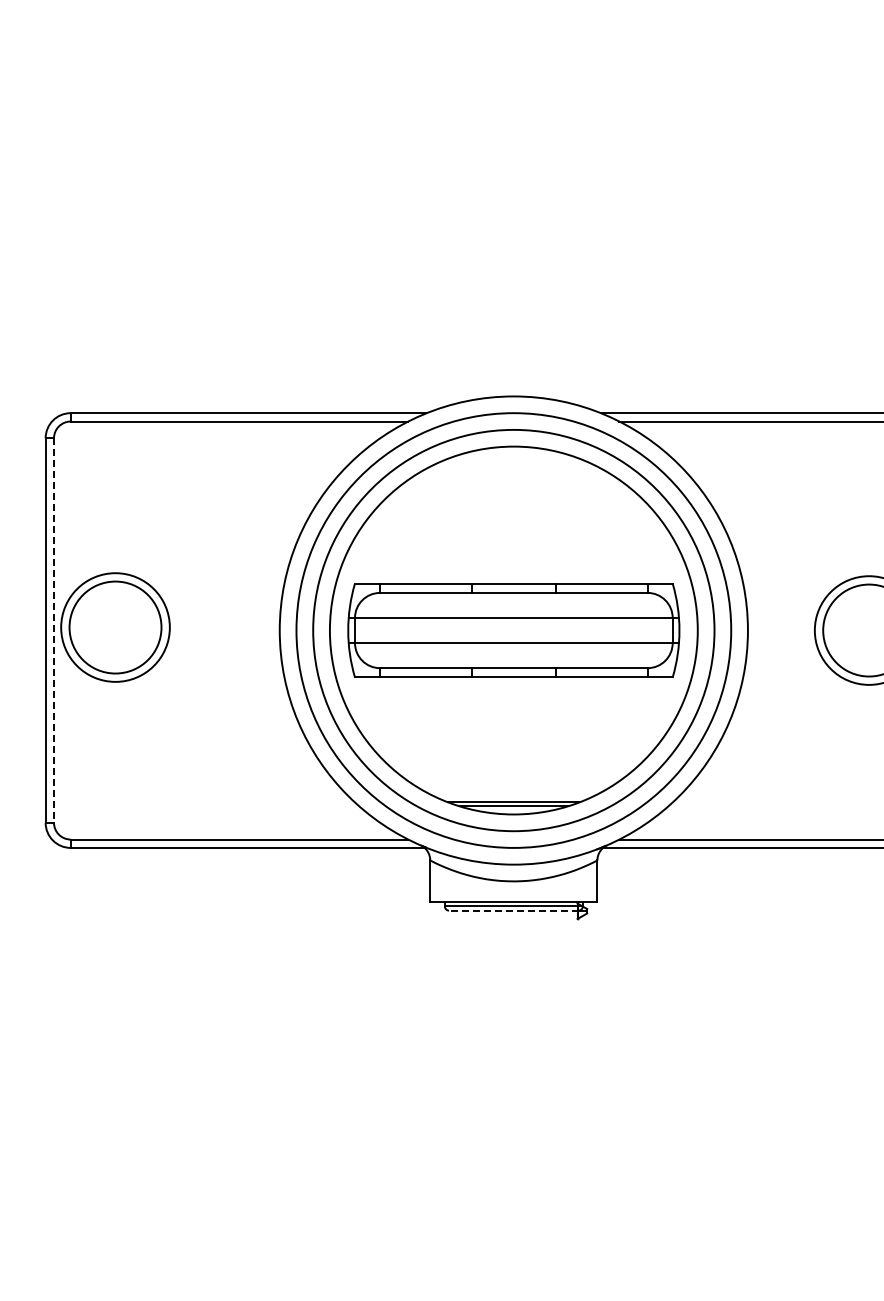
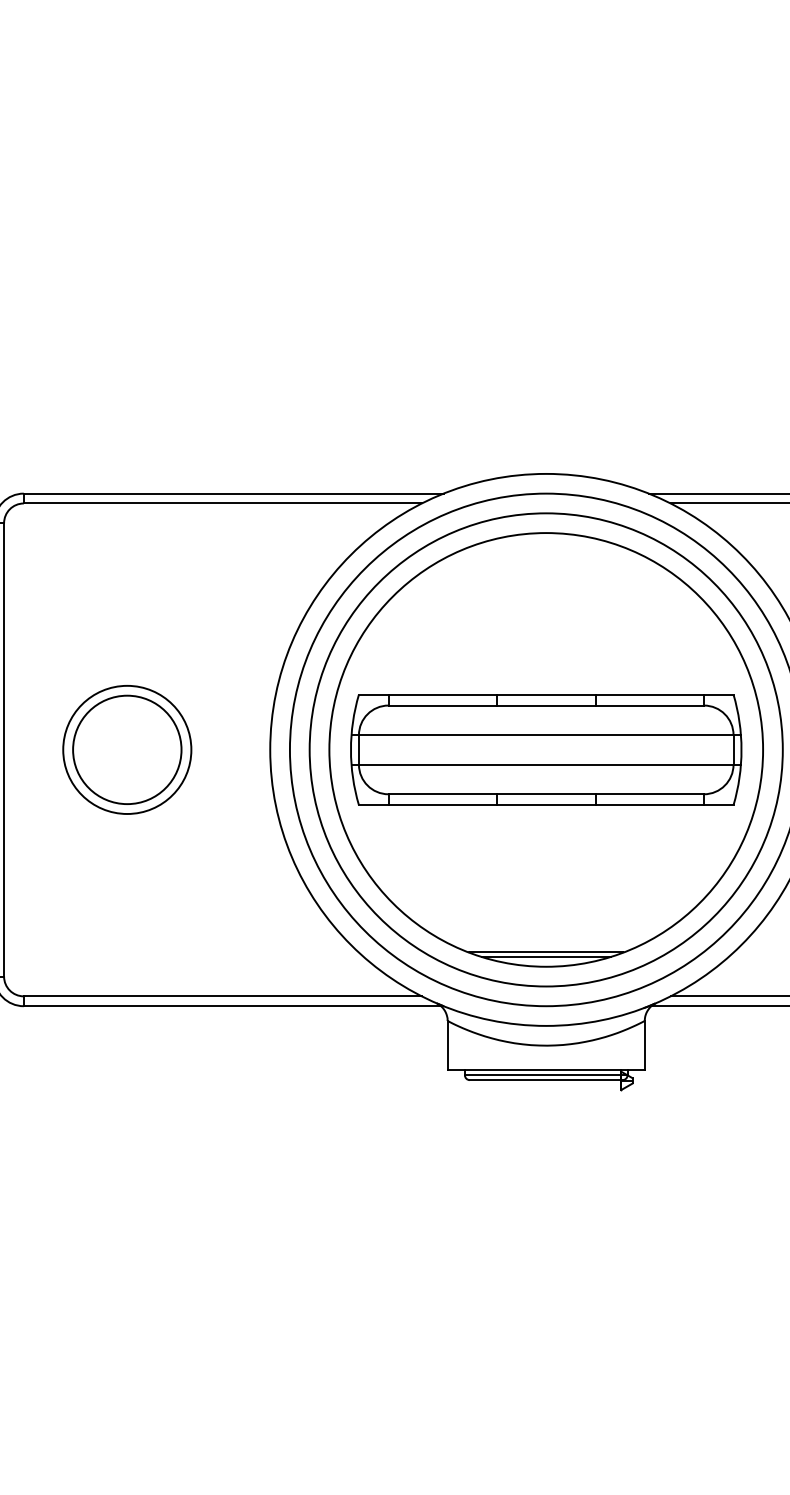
part: (115, 627) -> (127, 749), moved
line: (54, 631) -> (4, 751), dashed -> solid
line: (513, 910) -> (545, 1079), dashed -> solid

